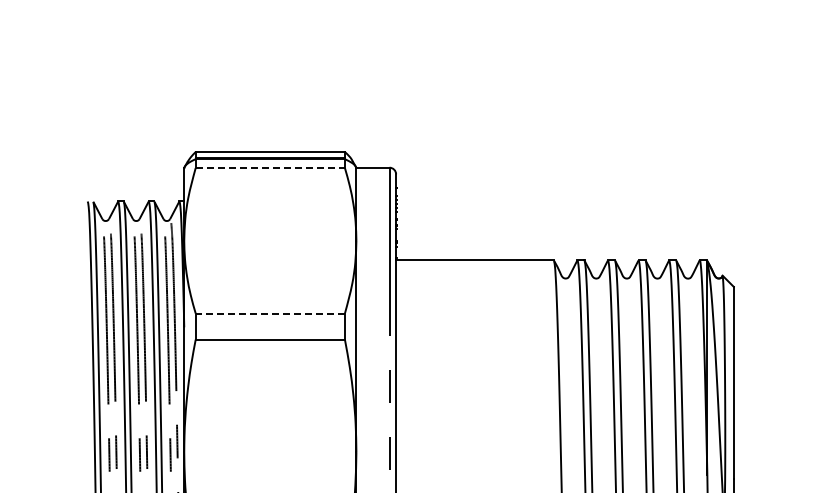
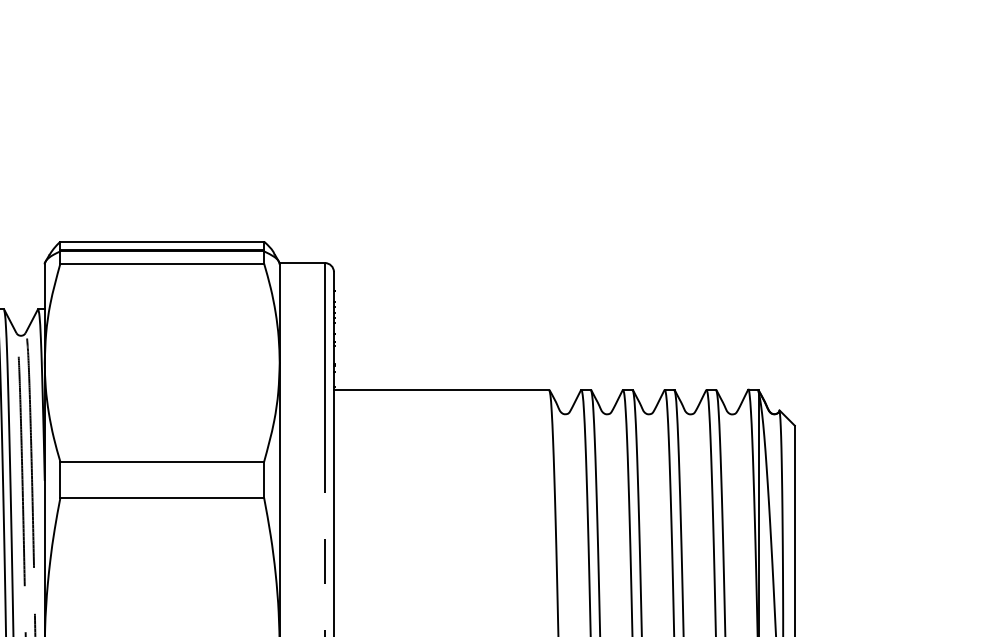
line: (270, 168) -> (162, 264), dashed -> solid
line: (270, 313) -> (162, 462), dashed -> solid

